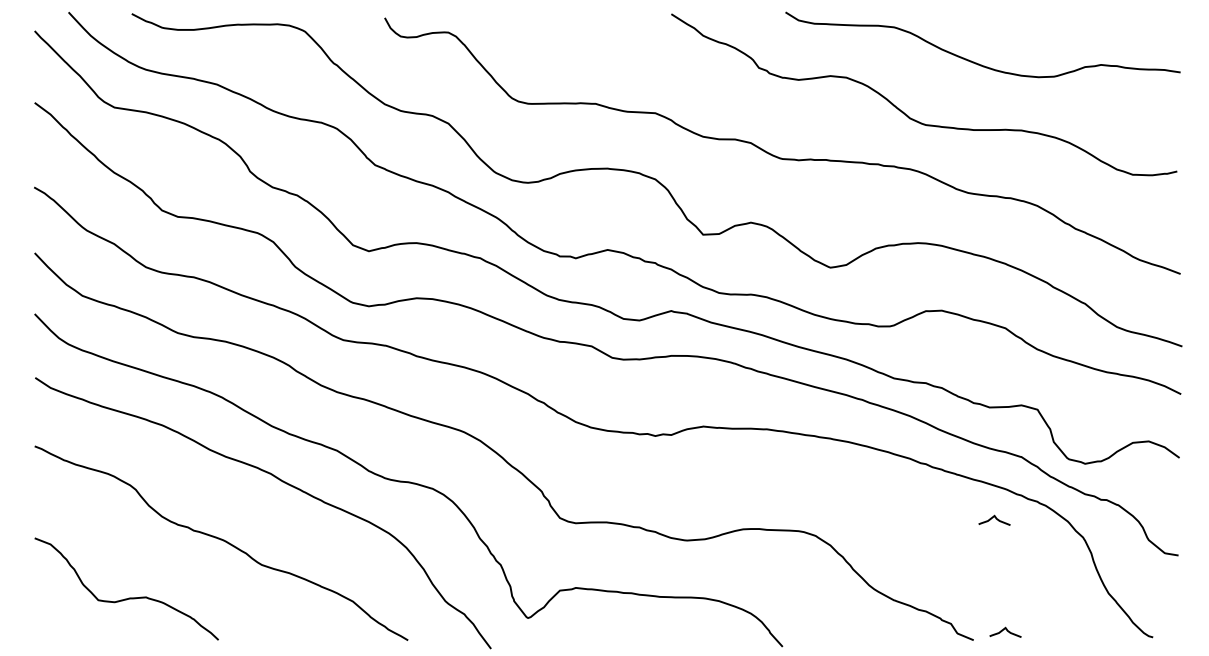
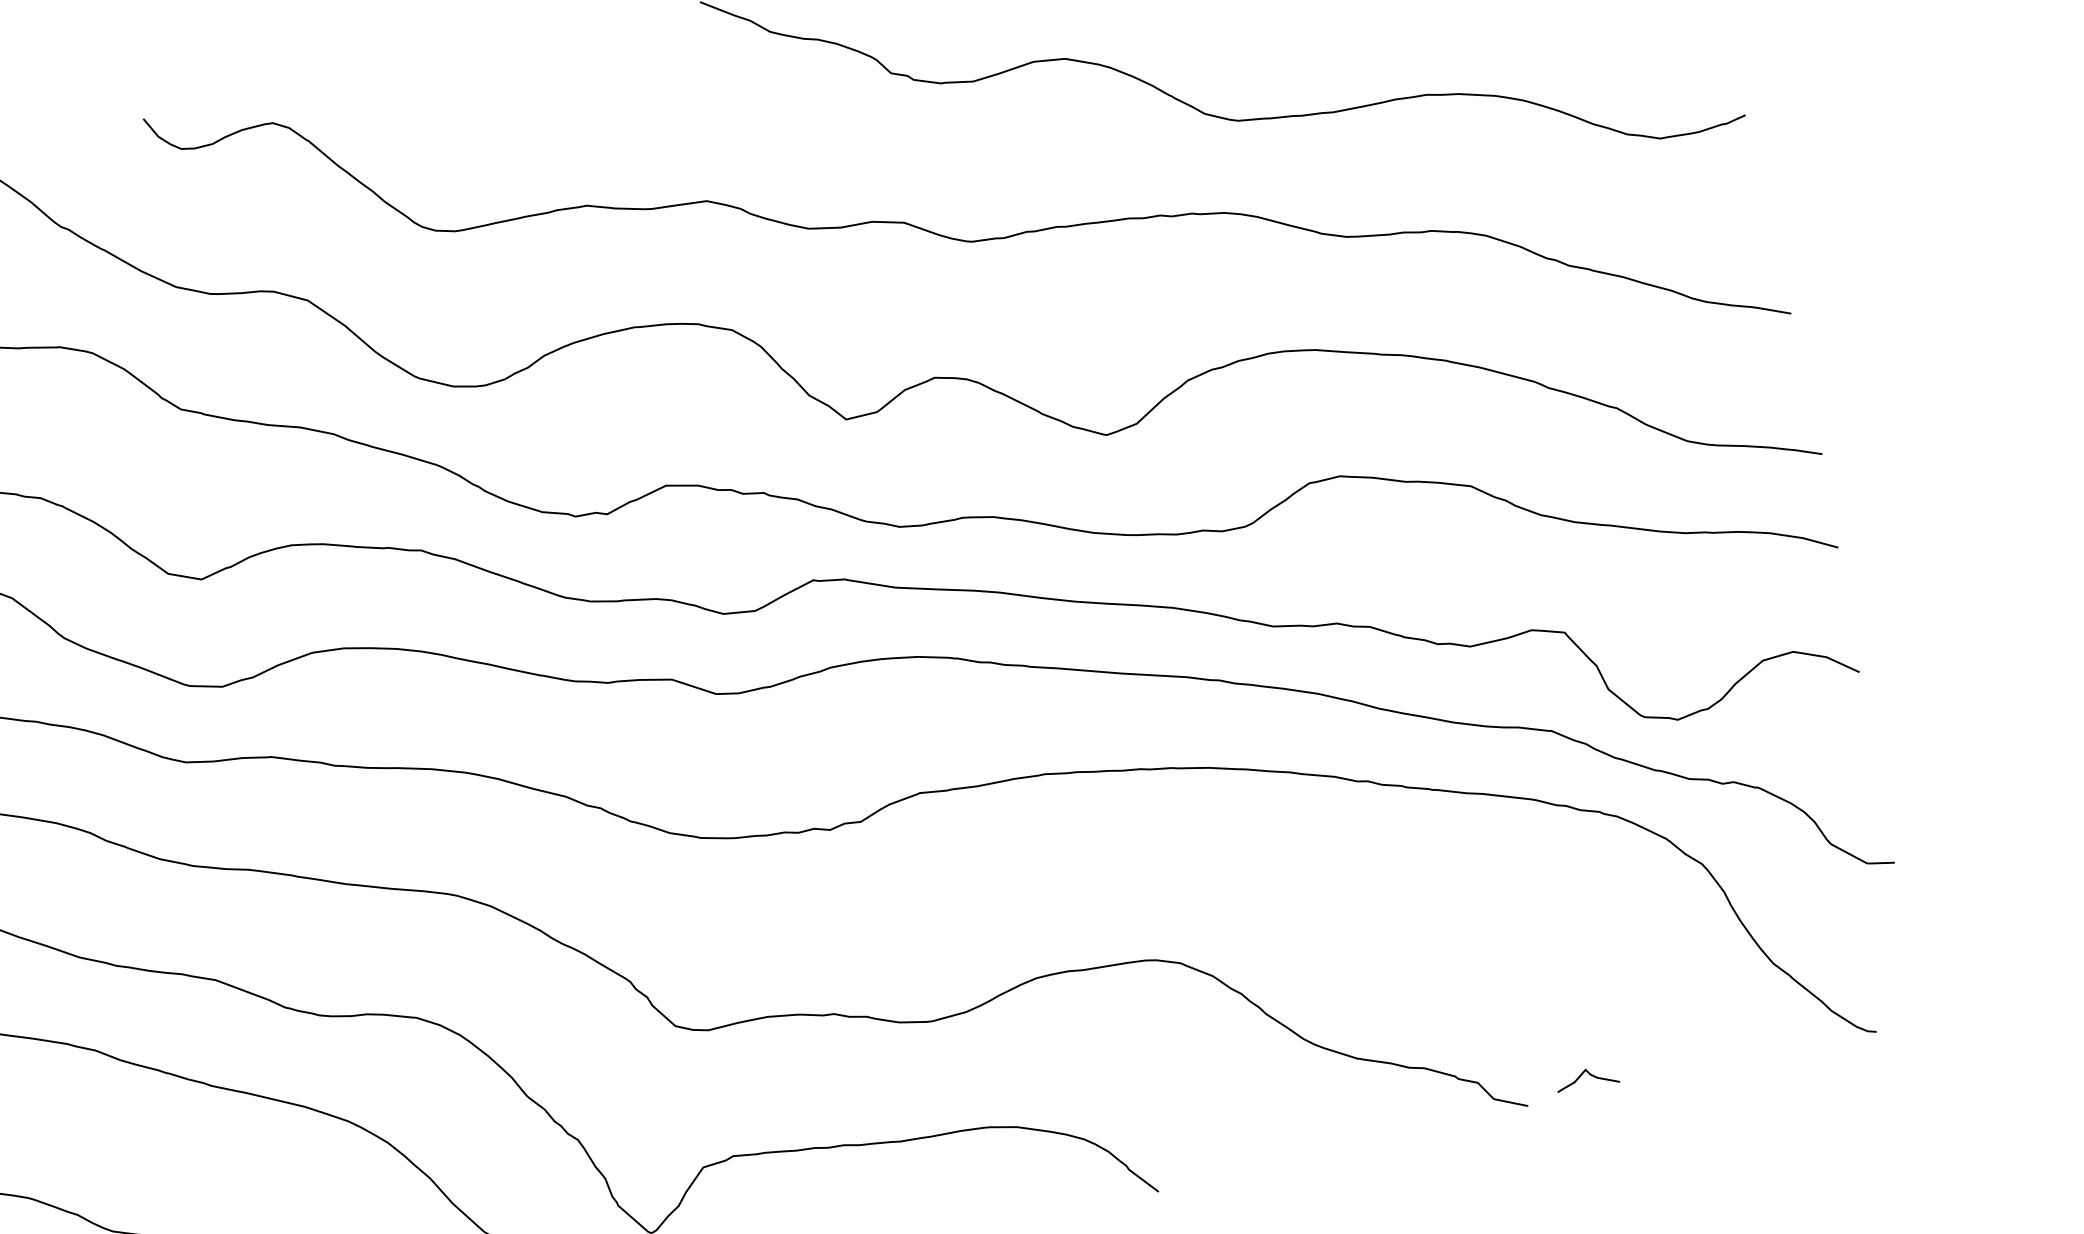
curve: (995, 518) -> (1524, 860), removed

